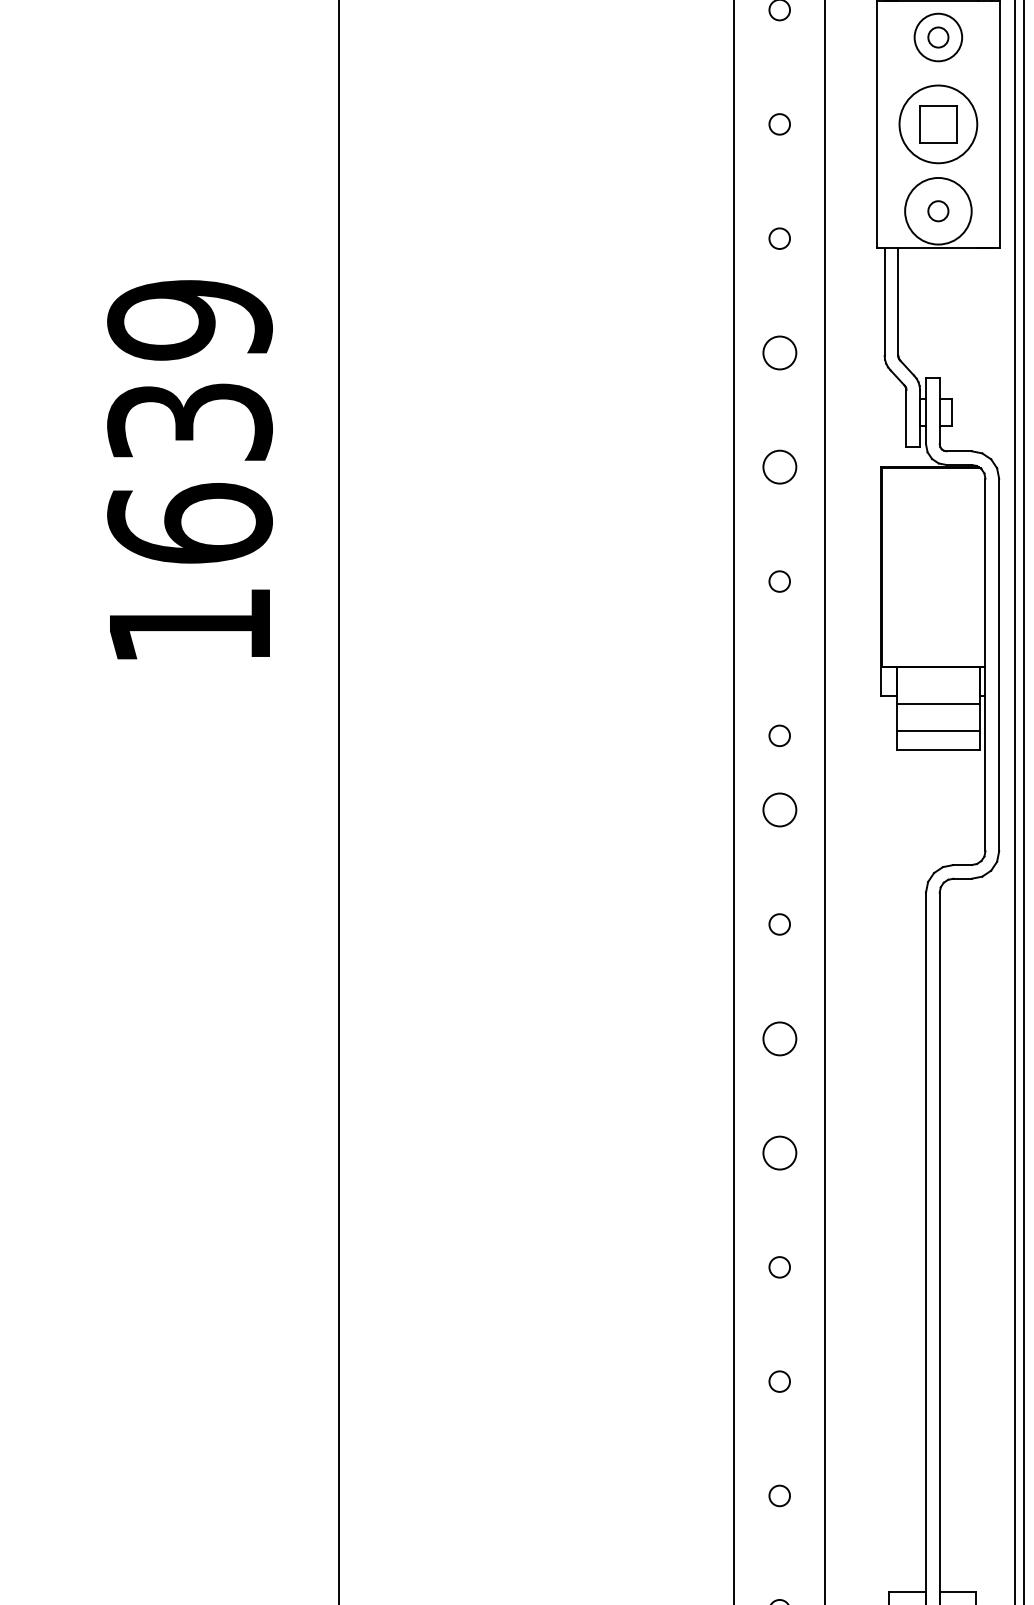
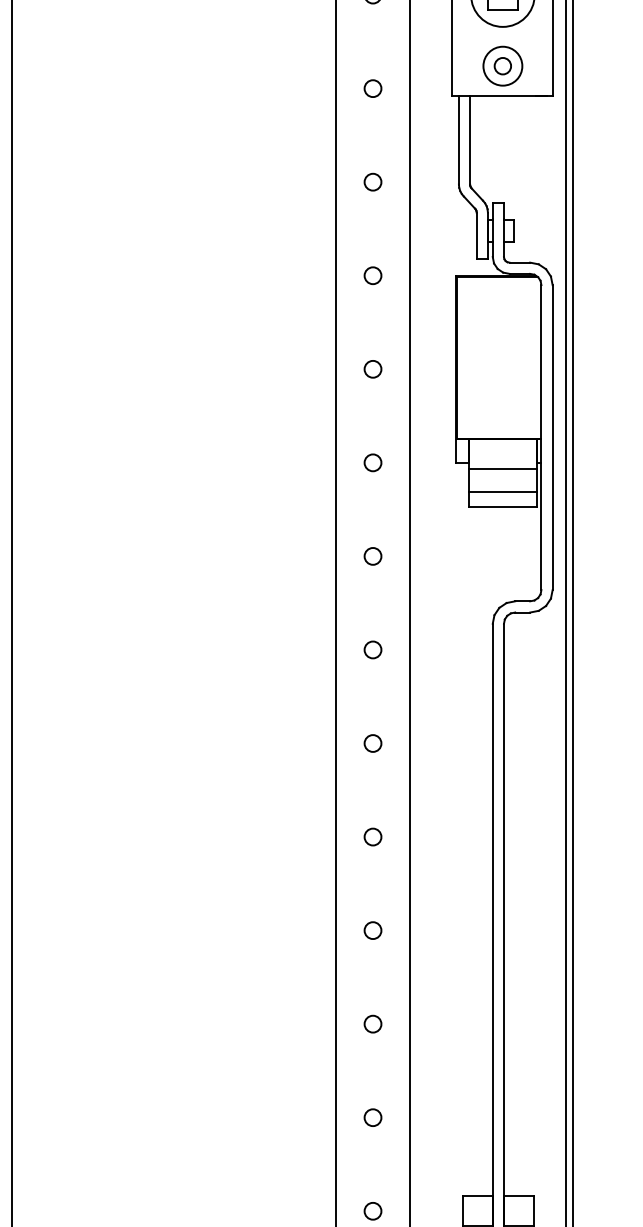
circle: (938, 211) -> (502, 66), size x0.71
circle: (779, 352) -> (372, 181), size x0.62
circle: (779, 467) -> (372, 275), size x0.62
circle: (779, 735) -> (372, 462), moved
circle: (779, 810) -> (372, 556), size x0.62
circle: (779, 1038) -> (372, 743), size x0.62
circle: (779, 1152) -> (372, 836), size x0.62

